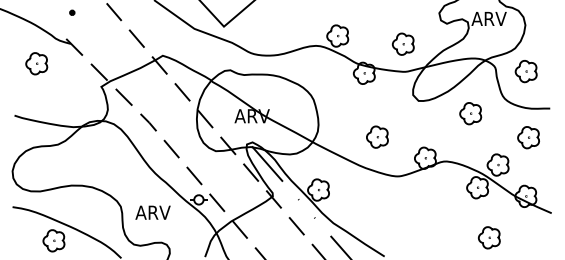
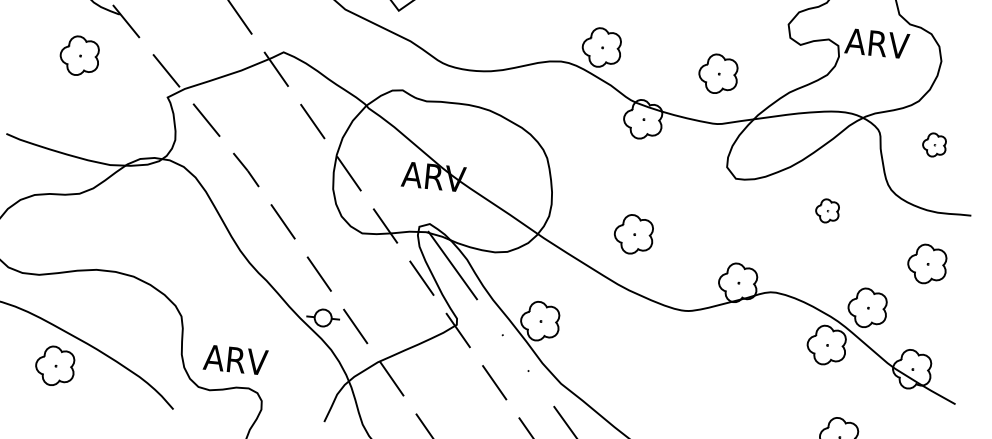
part: (36, 63) -> (79, 55), moved
part: (525, 71) -> (933, 144), size x0.6
part: (470, 113) -> (827, 210), size x0.6
part: (377, 136) -> (634, 233), moved
text: (152, 212) -> (234, 359), moved

